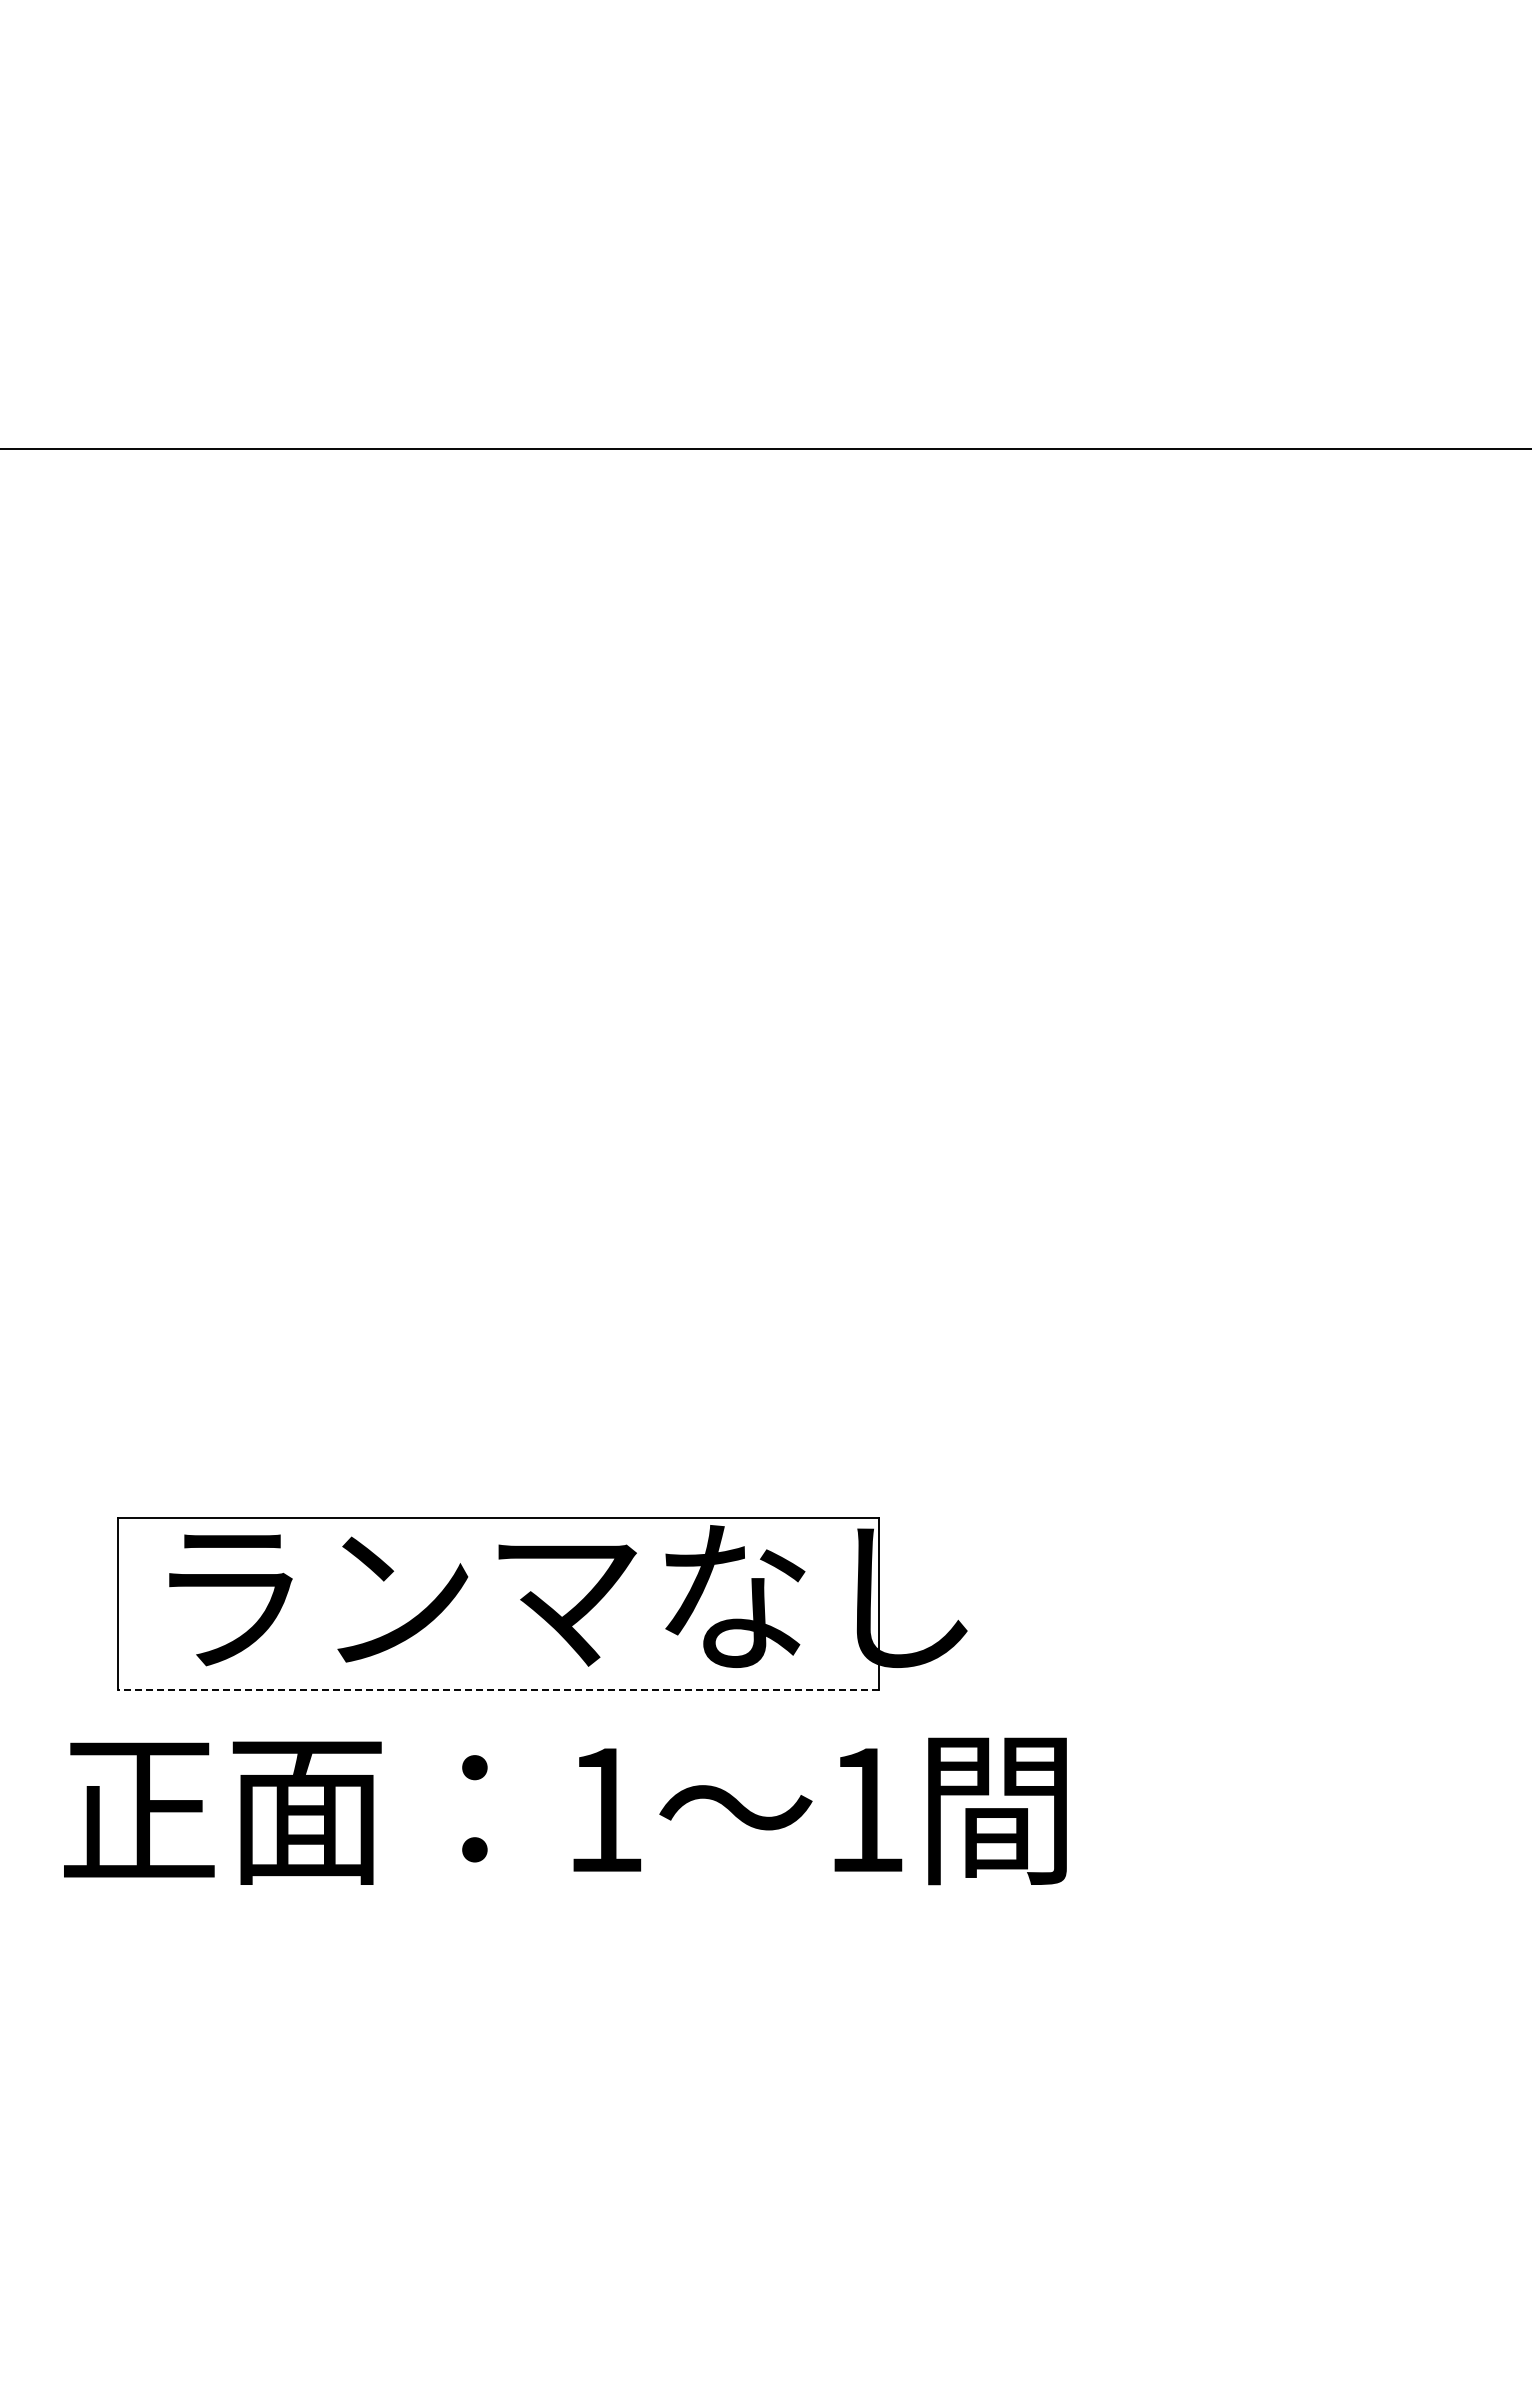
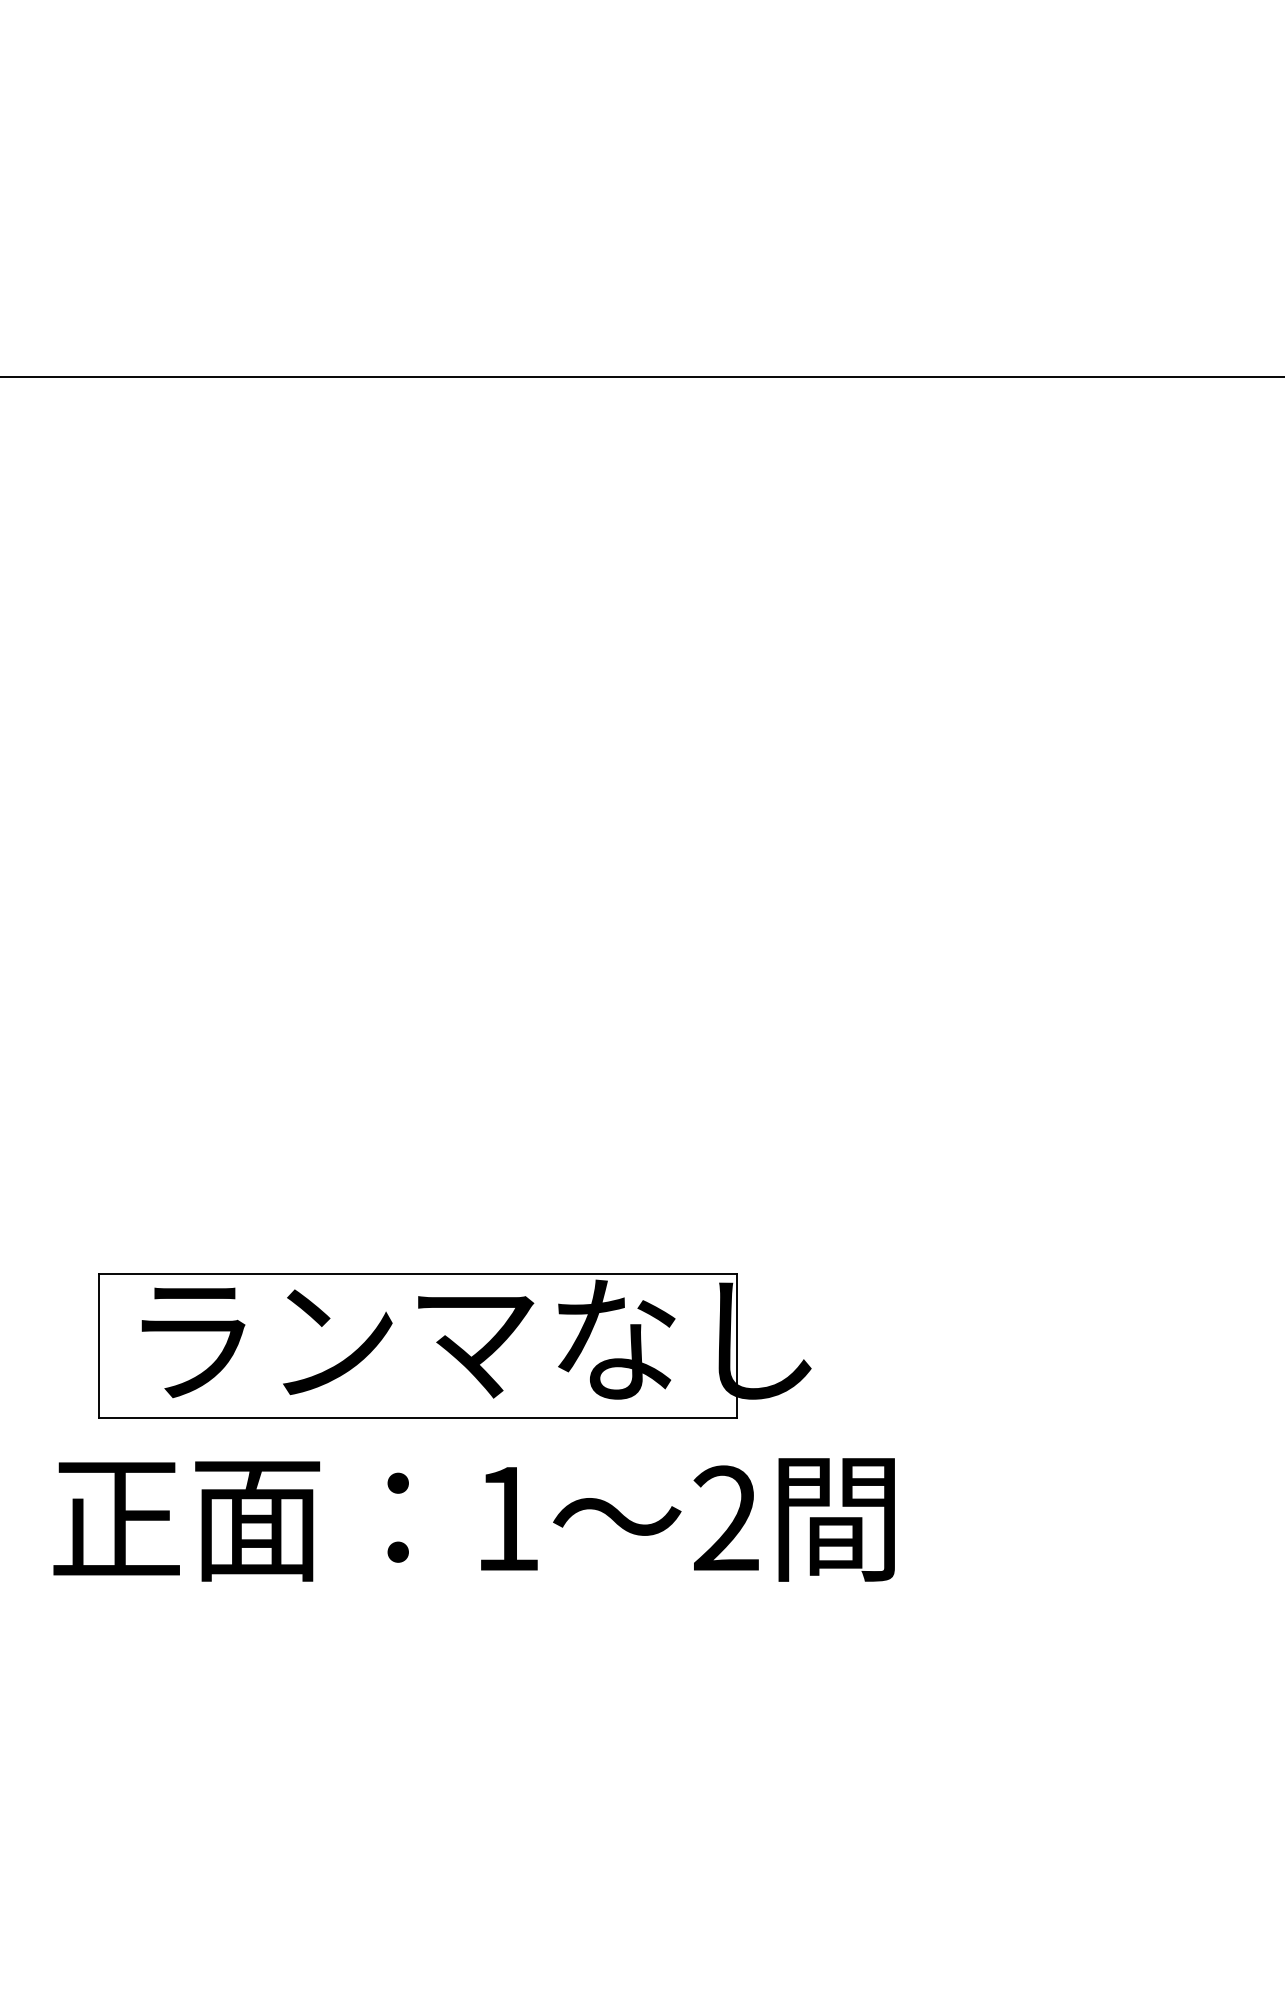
line: (498, 1689) -> (418, 1417), dashed -> solid
text: (865, 1808) -> (725, 1517), 1 -> 2

